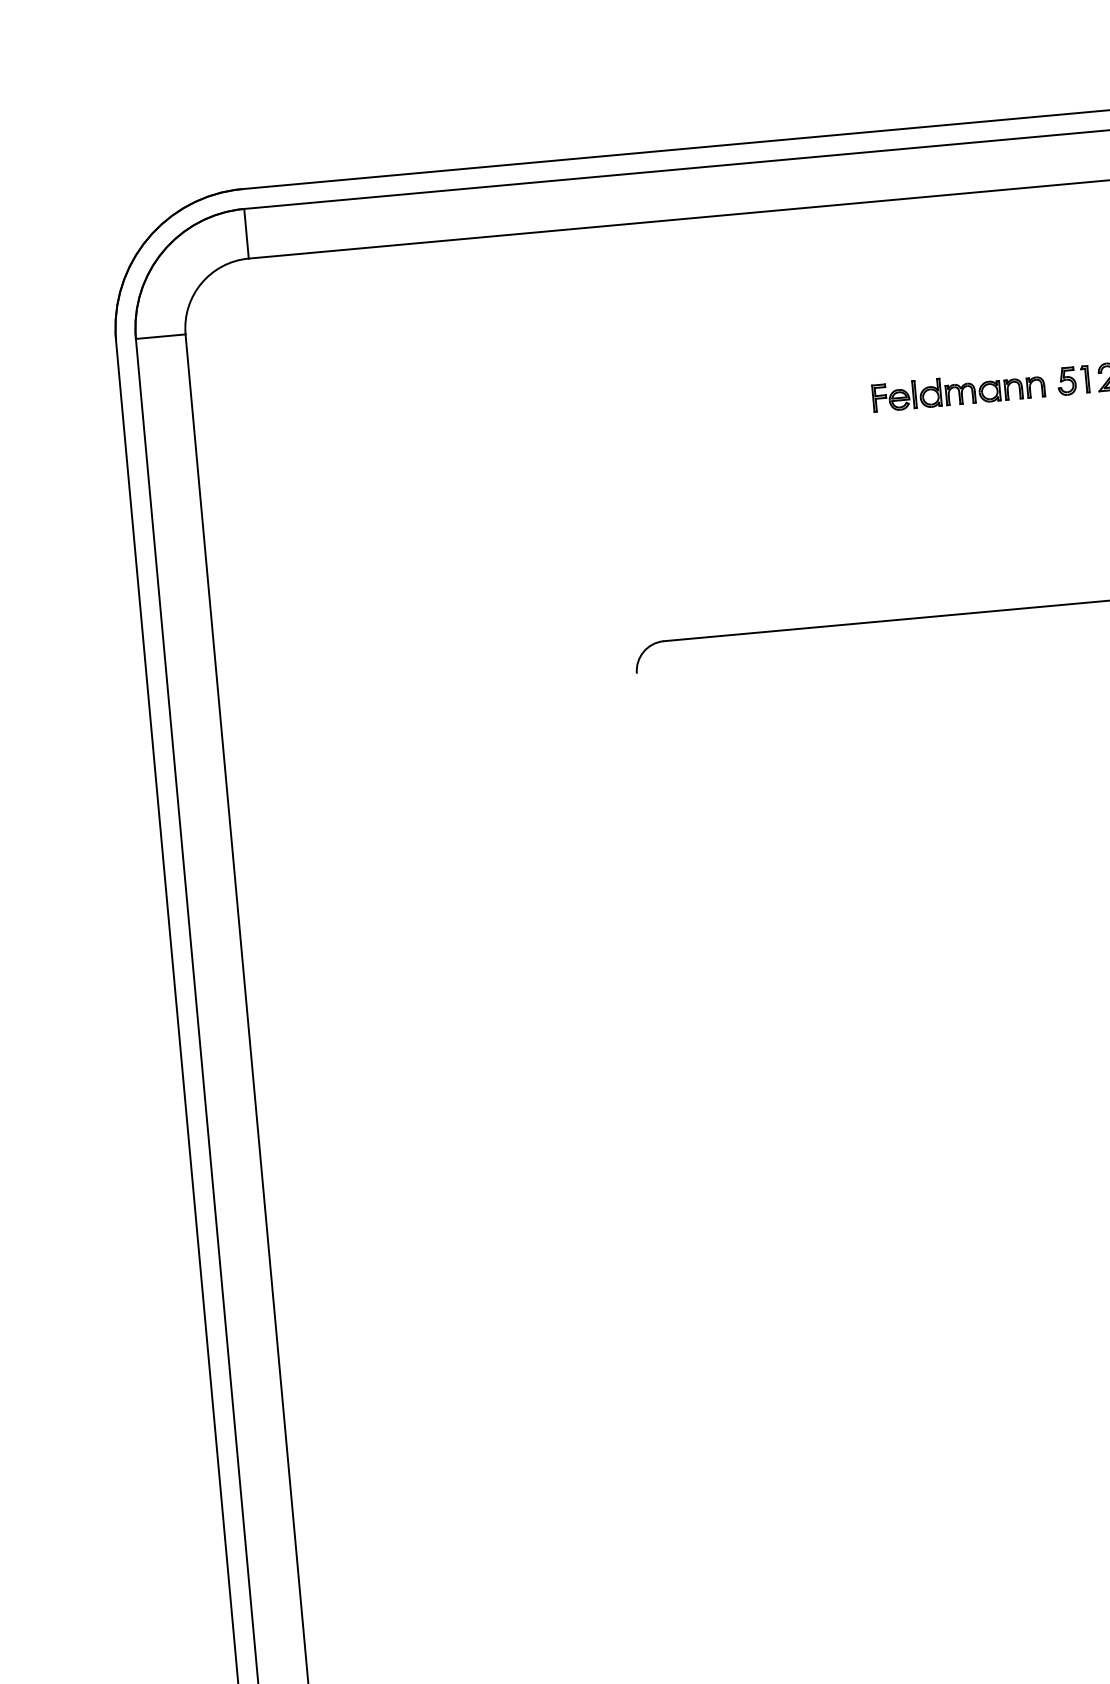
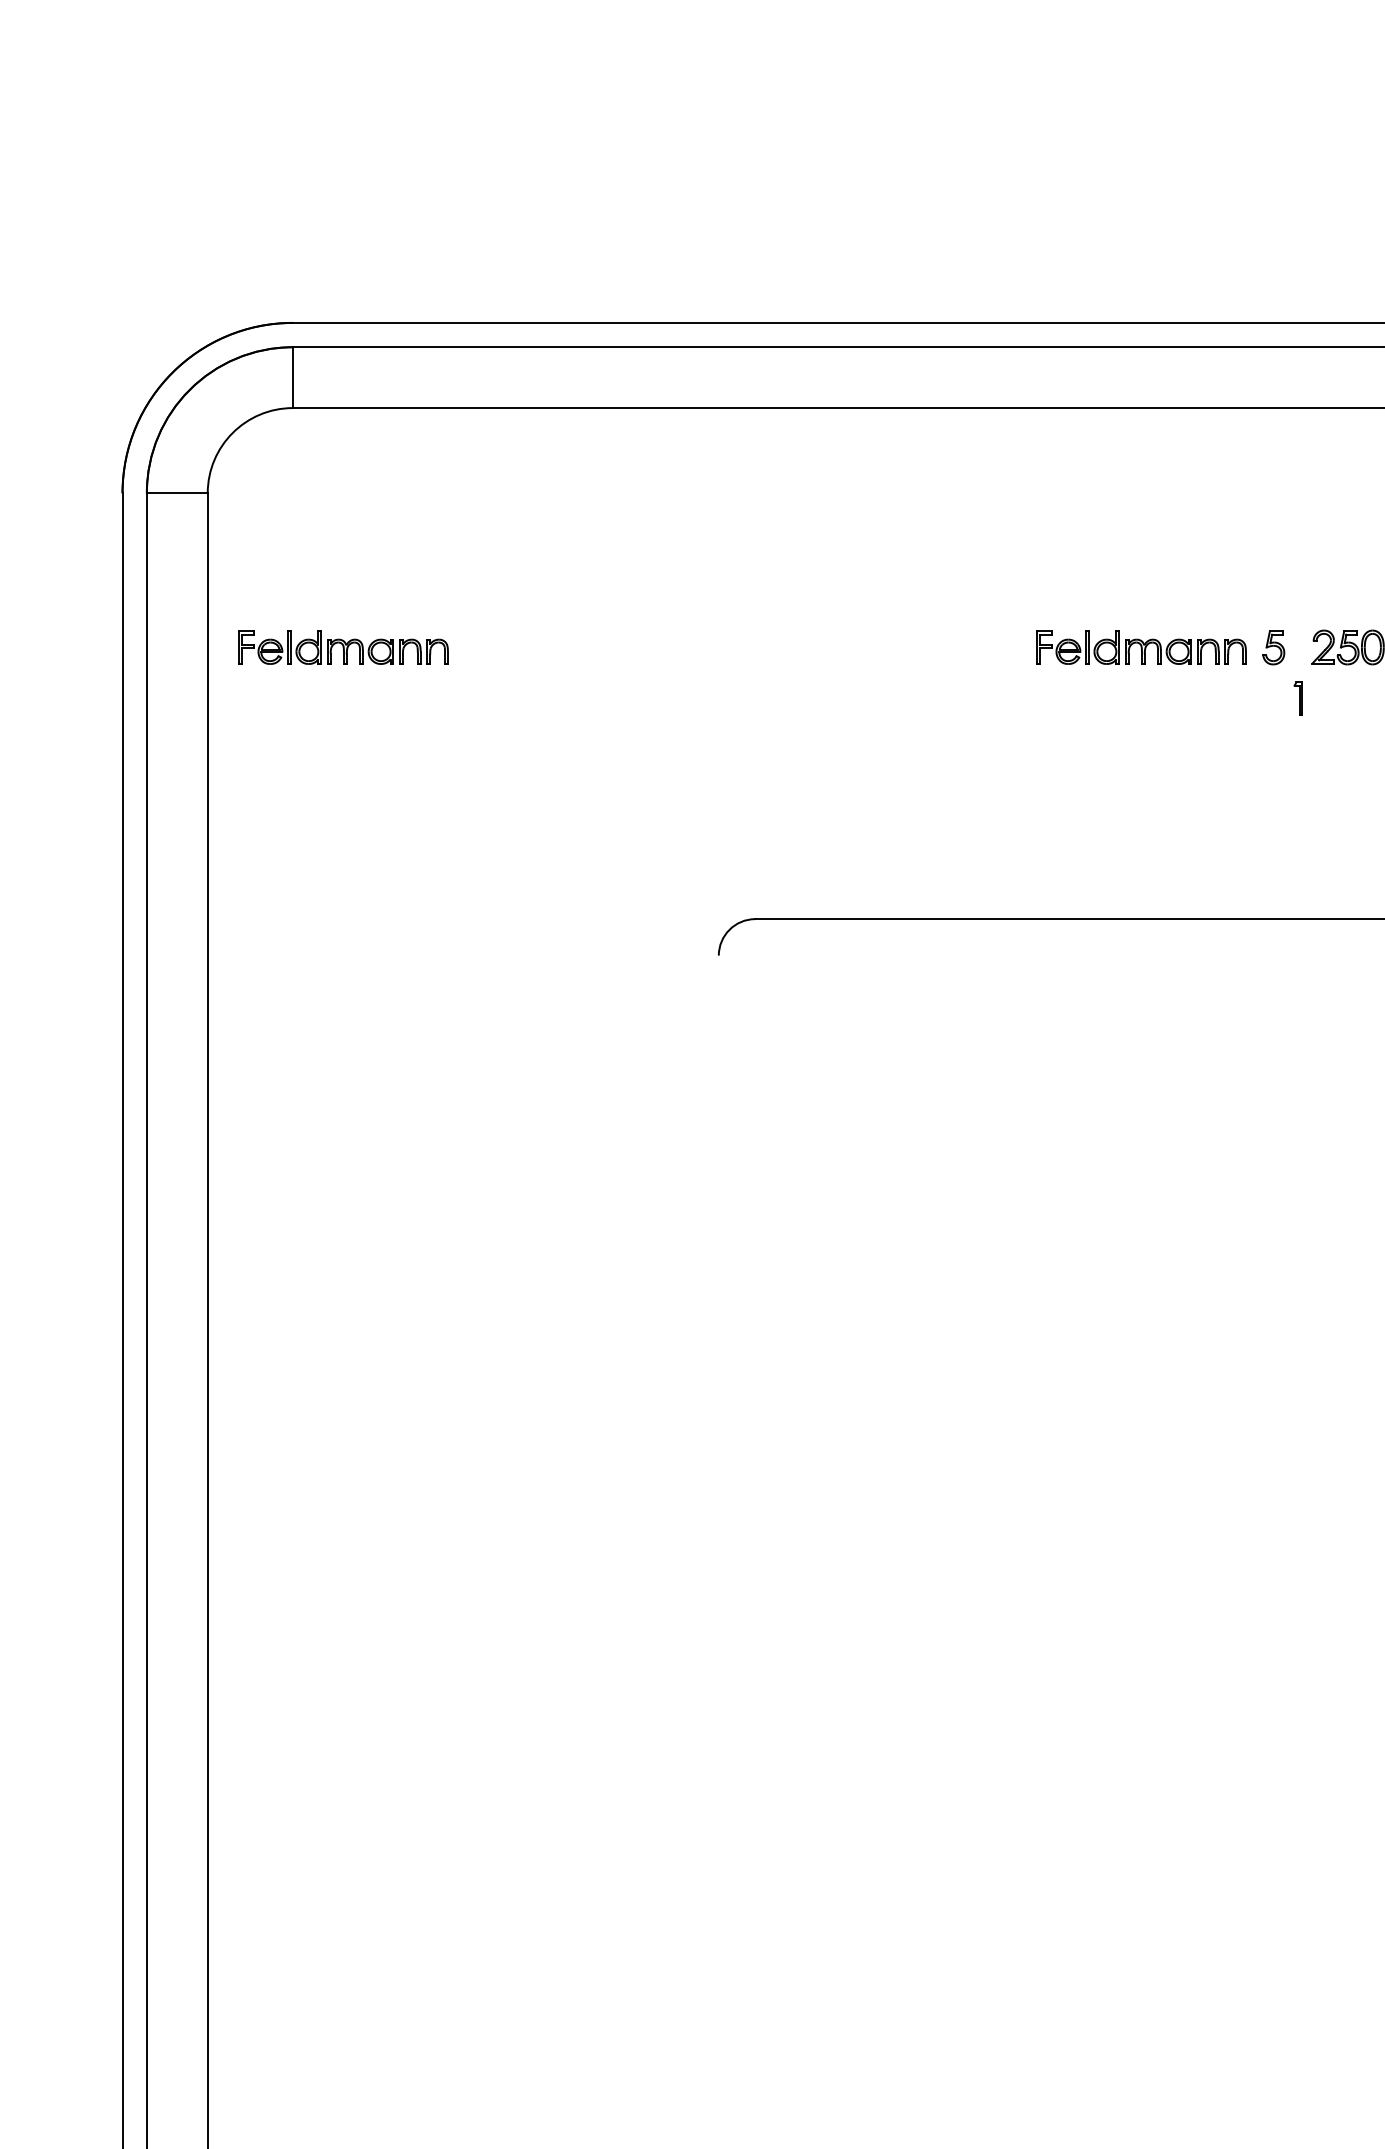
part: (1084, 379) -> (1297, 698), moved
part: (307, 450) -> (343, 647), added

